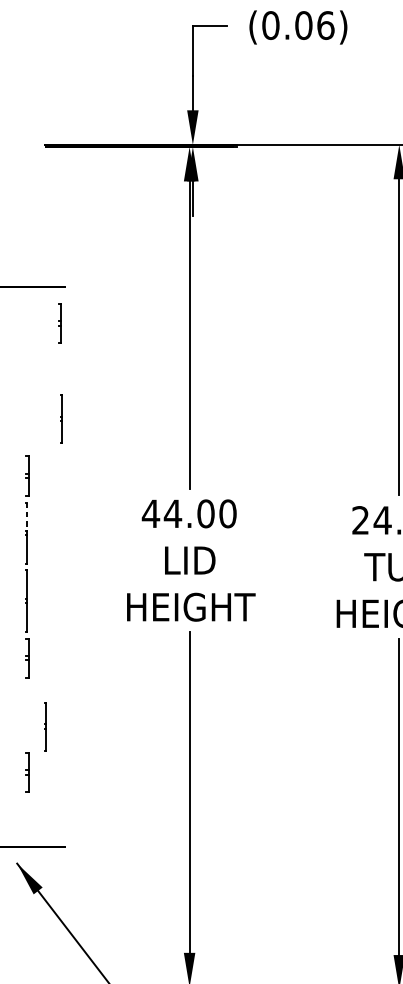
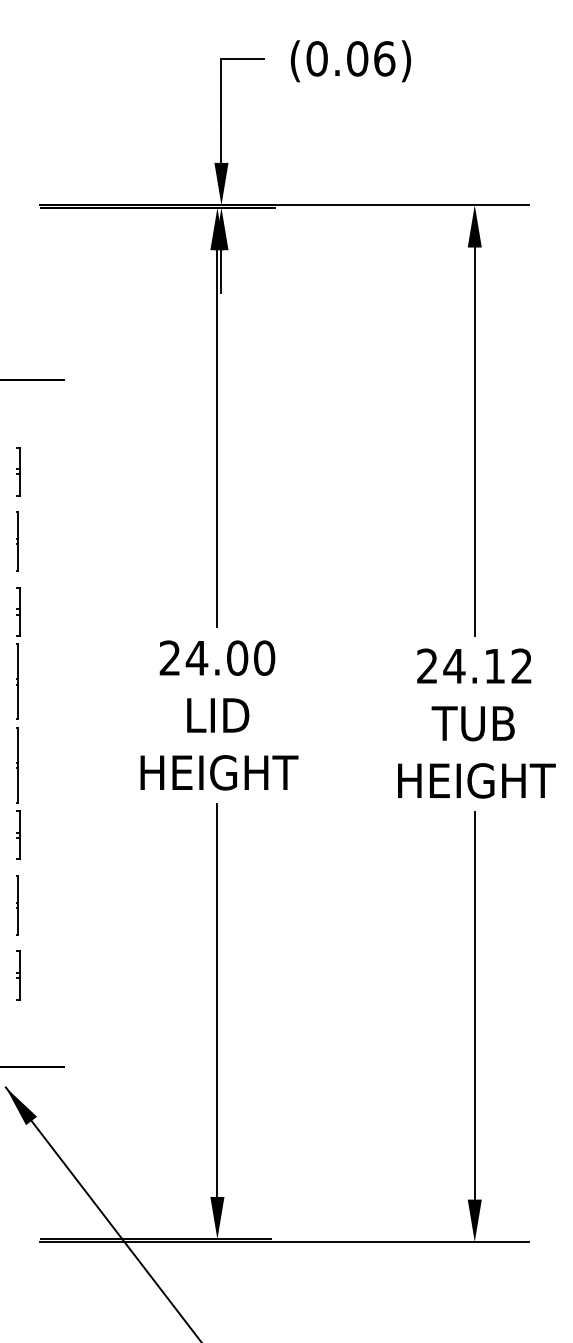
part: (60, 323) -> (18, 471), moved
line: (60, 418) -> (17, 541), moved
text: (150, 513) -> (169, 657), 44.00 -> 24.00
line: (27, 517) -> (18, 662), dashed -> solid
line: (45, 726) -> (17, 905), moved

